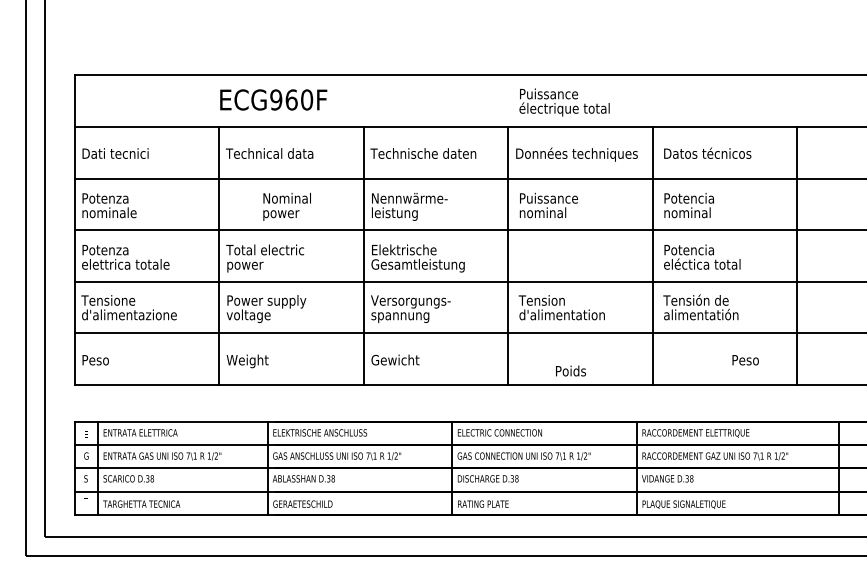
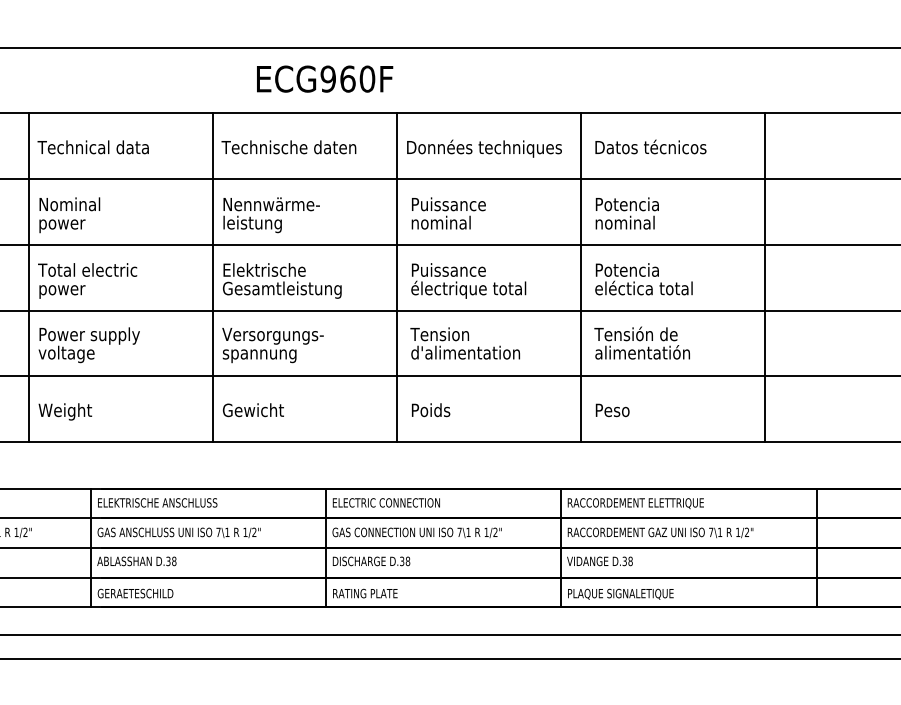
text: (273, 99) -> (324, 78), moved
text: (564, 102) -> (468, 280), moved
text: (286, 206) -> (68, 214), moved
text: (745, 360) -> (612, 410), moved
text: (570, 370) -> (430, 409), moved

